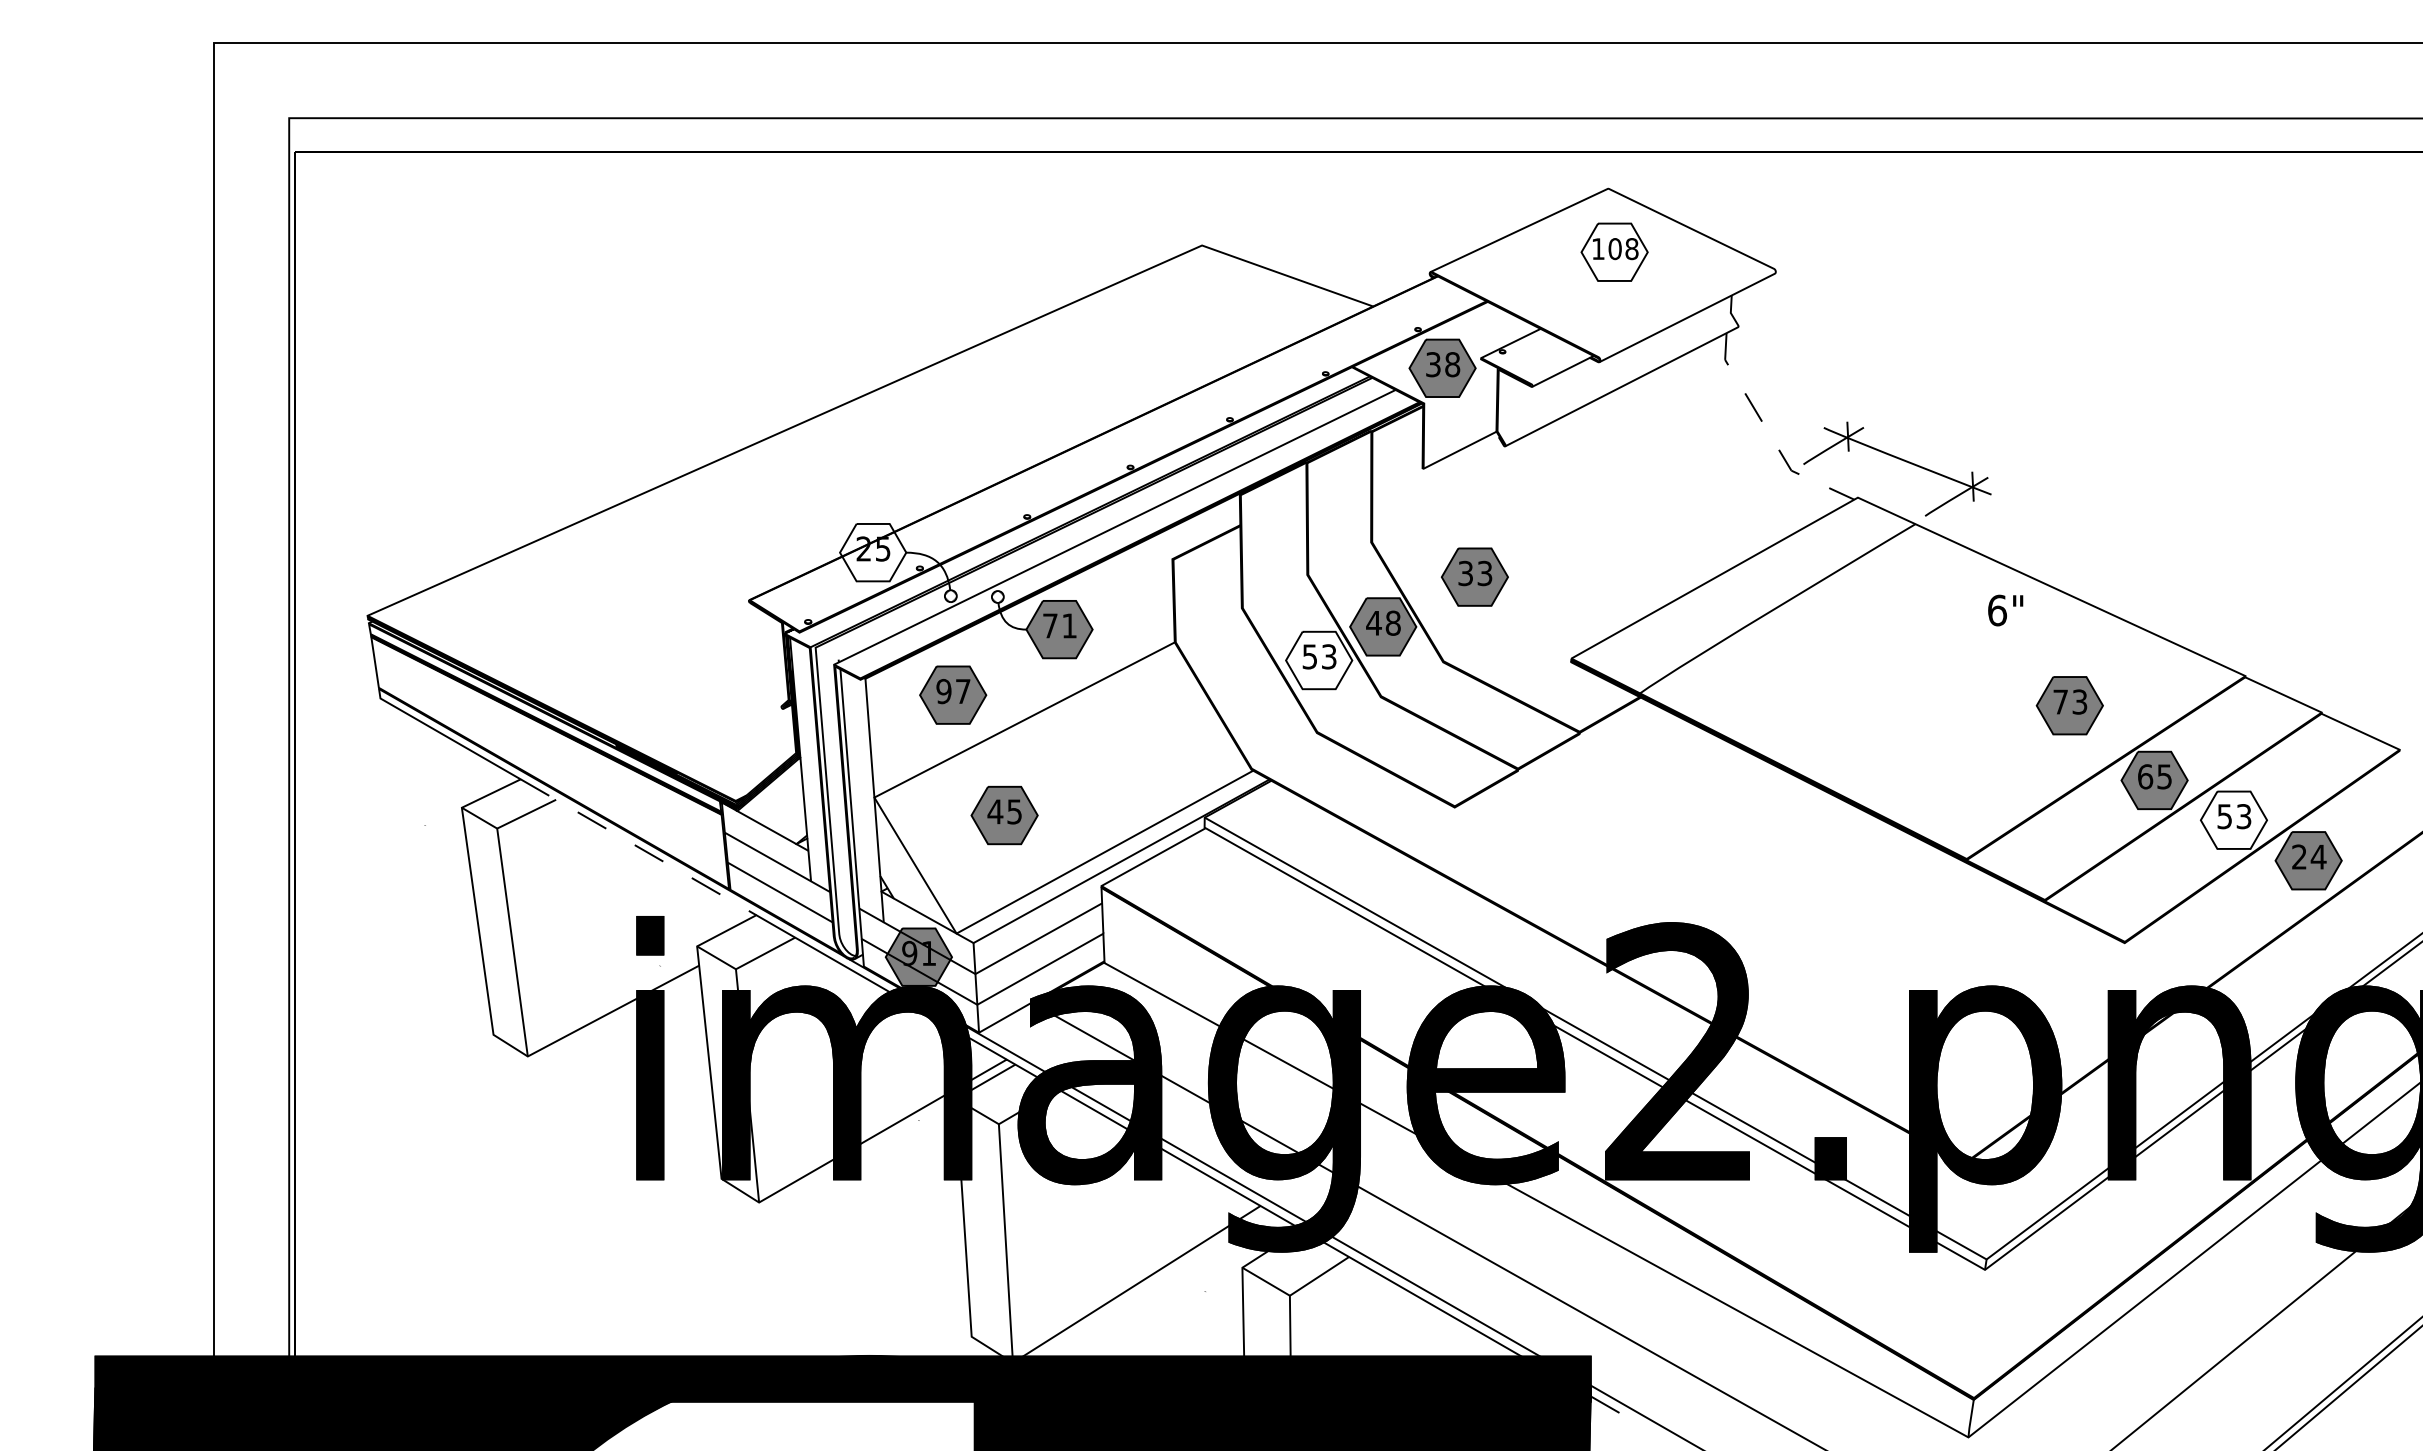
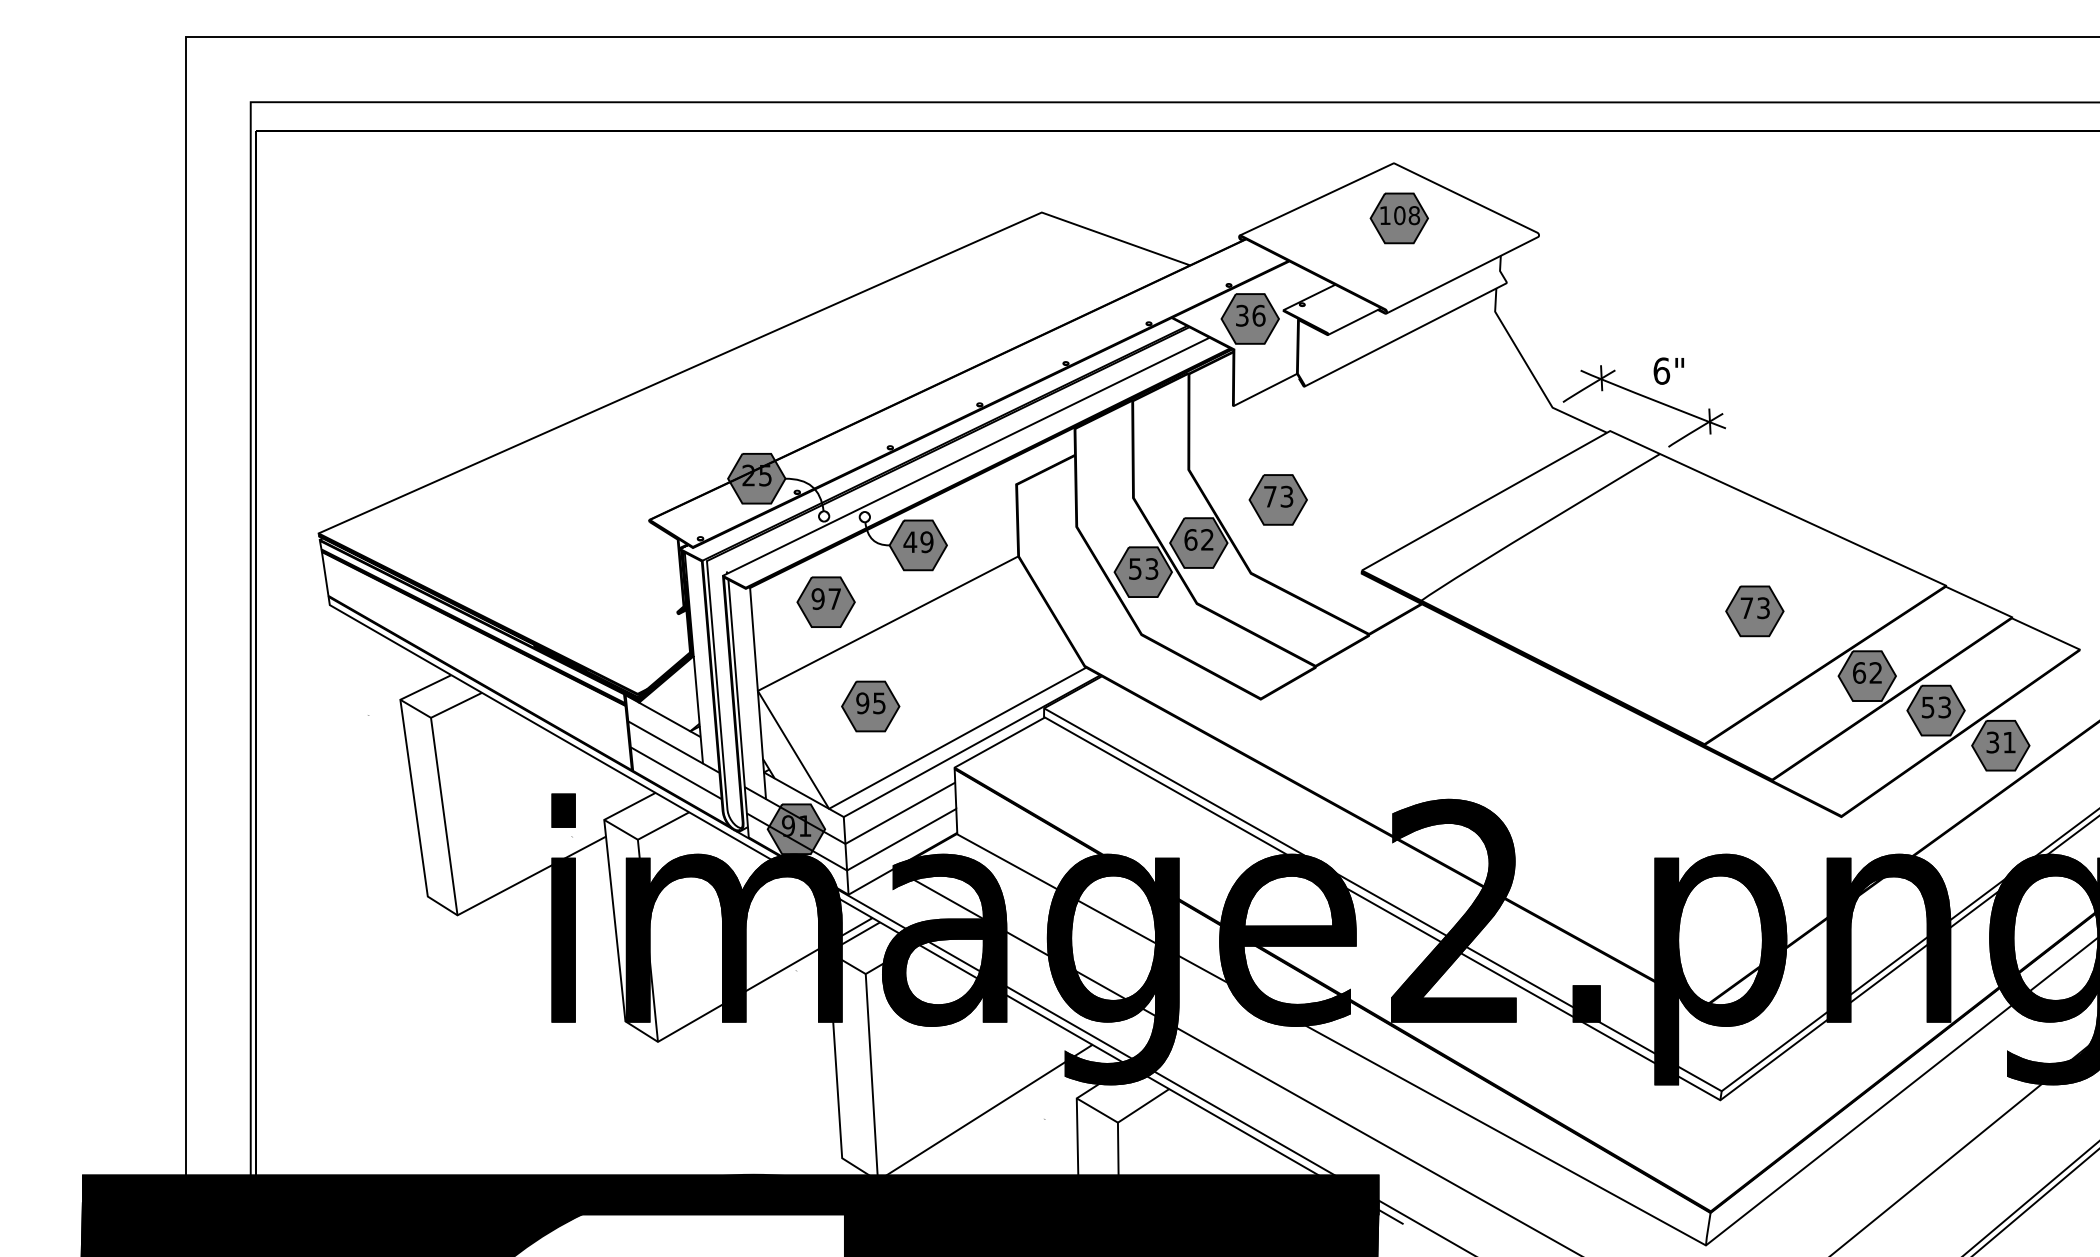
fill: (1614, 251) -> (1399, 217), added
text: (1452, 364) -> (1258, 315), 38 -> 36
line: (1769, 434) -> (1533, 376), dashed -> solid
fill: (873, 552) -> (757, 478), added
text: (1465, 573) -> (1270, 496), 33 -> 73
text: (2005, 610) -> (1668, 371), moved
text: (1383, 622) -> (1199, 539), 48 -> 62
text: (1059, 625) -> (918, 541), 71 -> 49
fill: (1319, 660) -> (1143, 572), added
part: (2069, 705) -> (1754, 611), moved
text: (2164, 776) -> (1875, 672), 65 -> 62
text: (995, 811) -> (862, 703), 45 -> 95
fill: (2233, 819) -> (1935, 709), added
line: (638, 847) -> (553, 734), dashed -> solid
text: (2309, 857) -> (2001, 742), 24 -> 31

